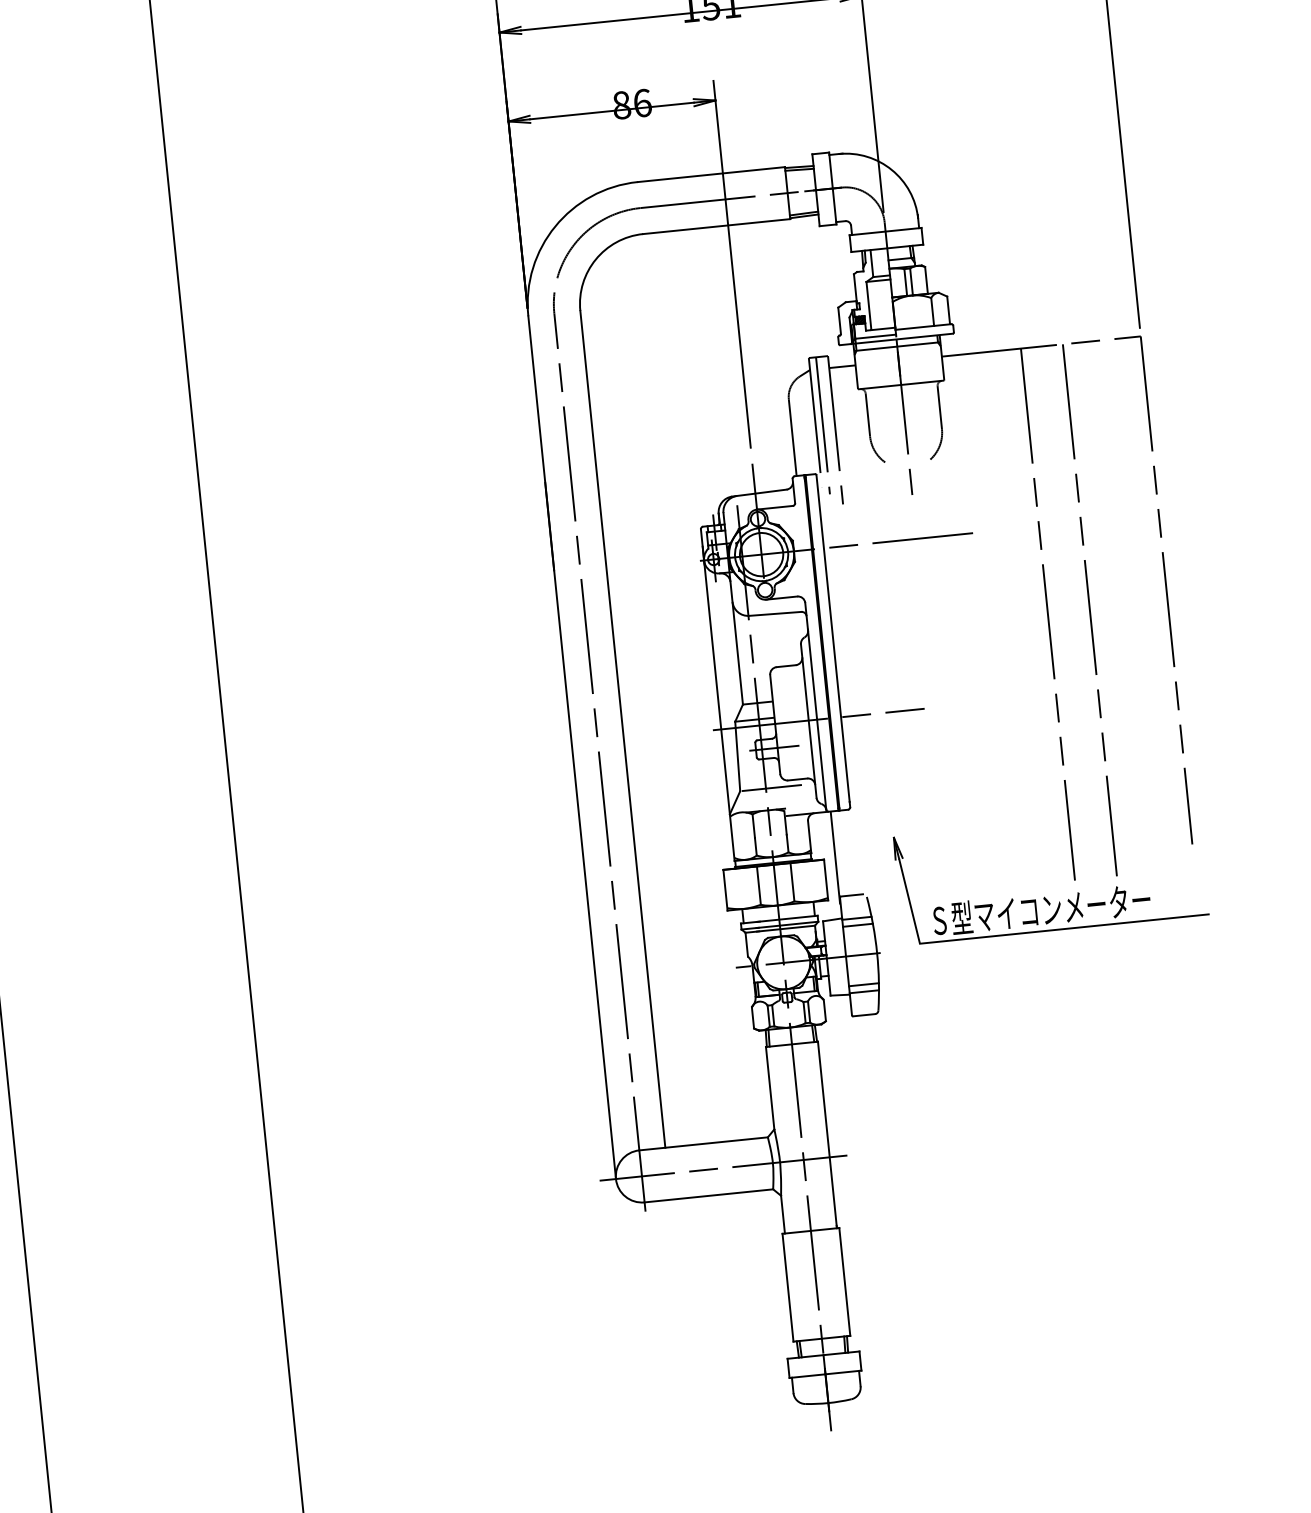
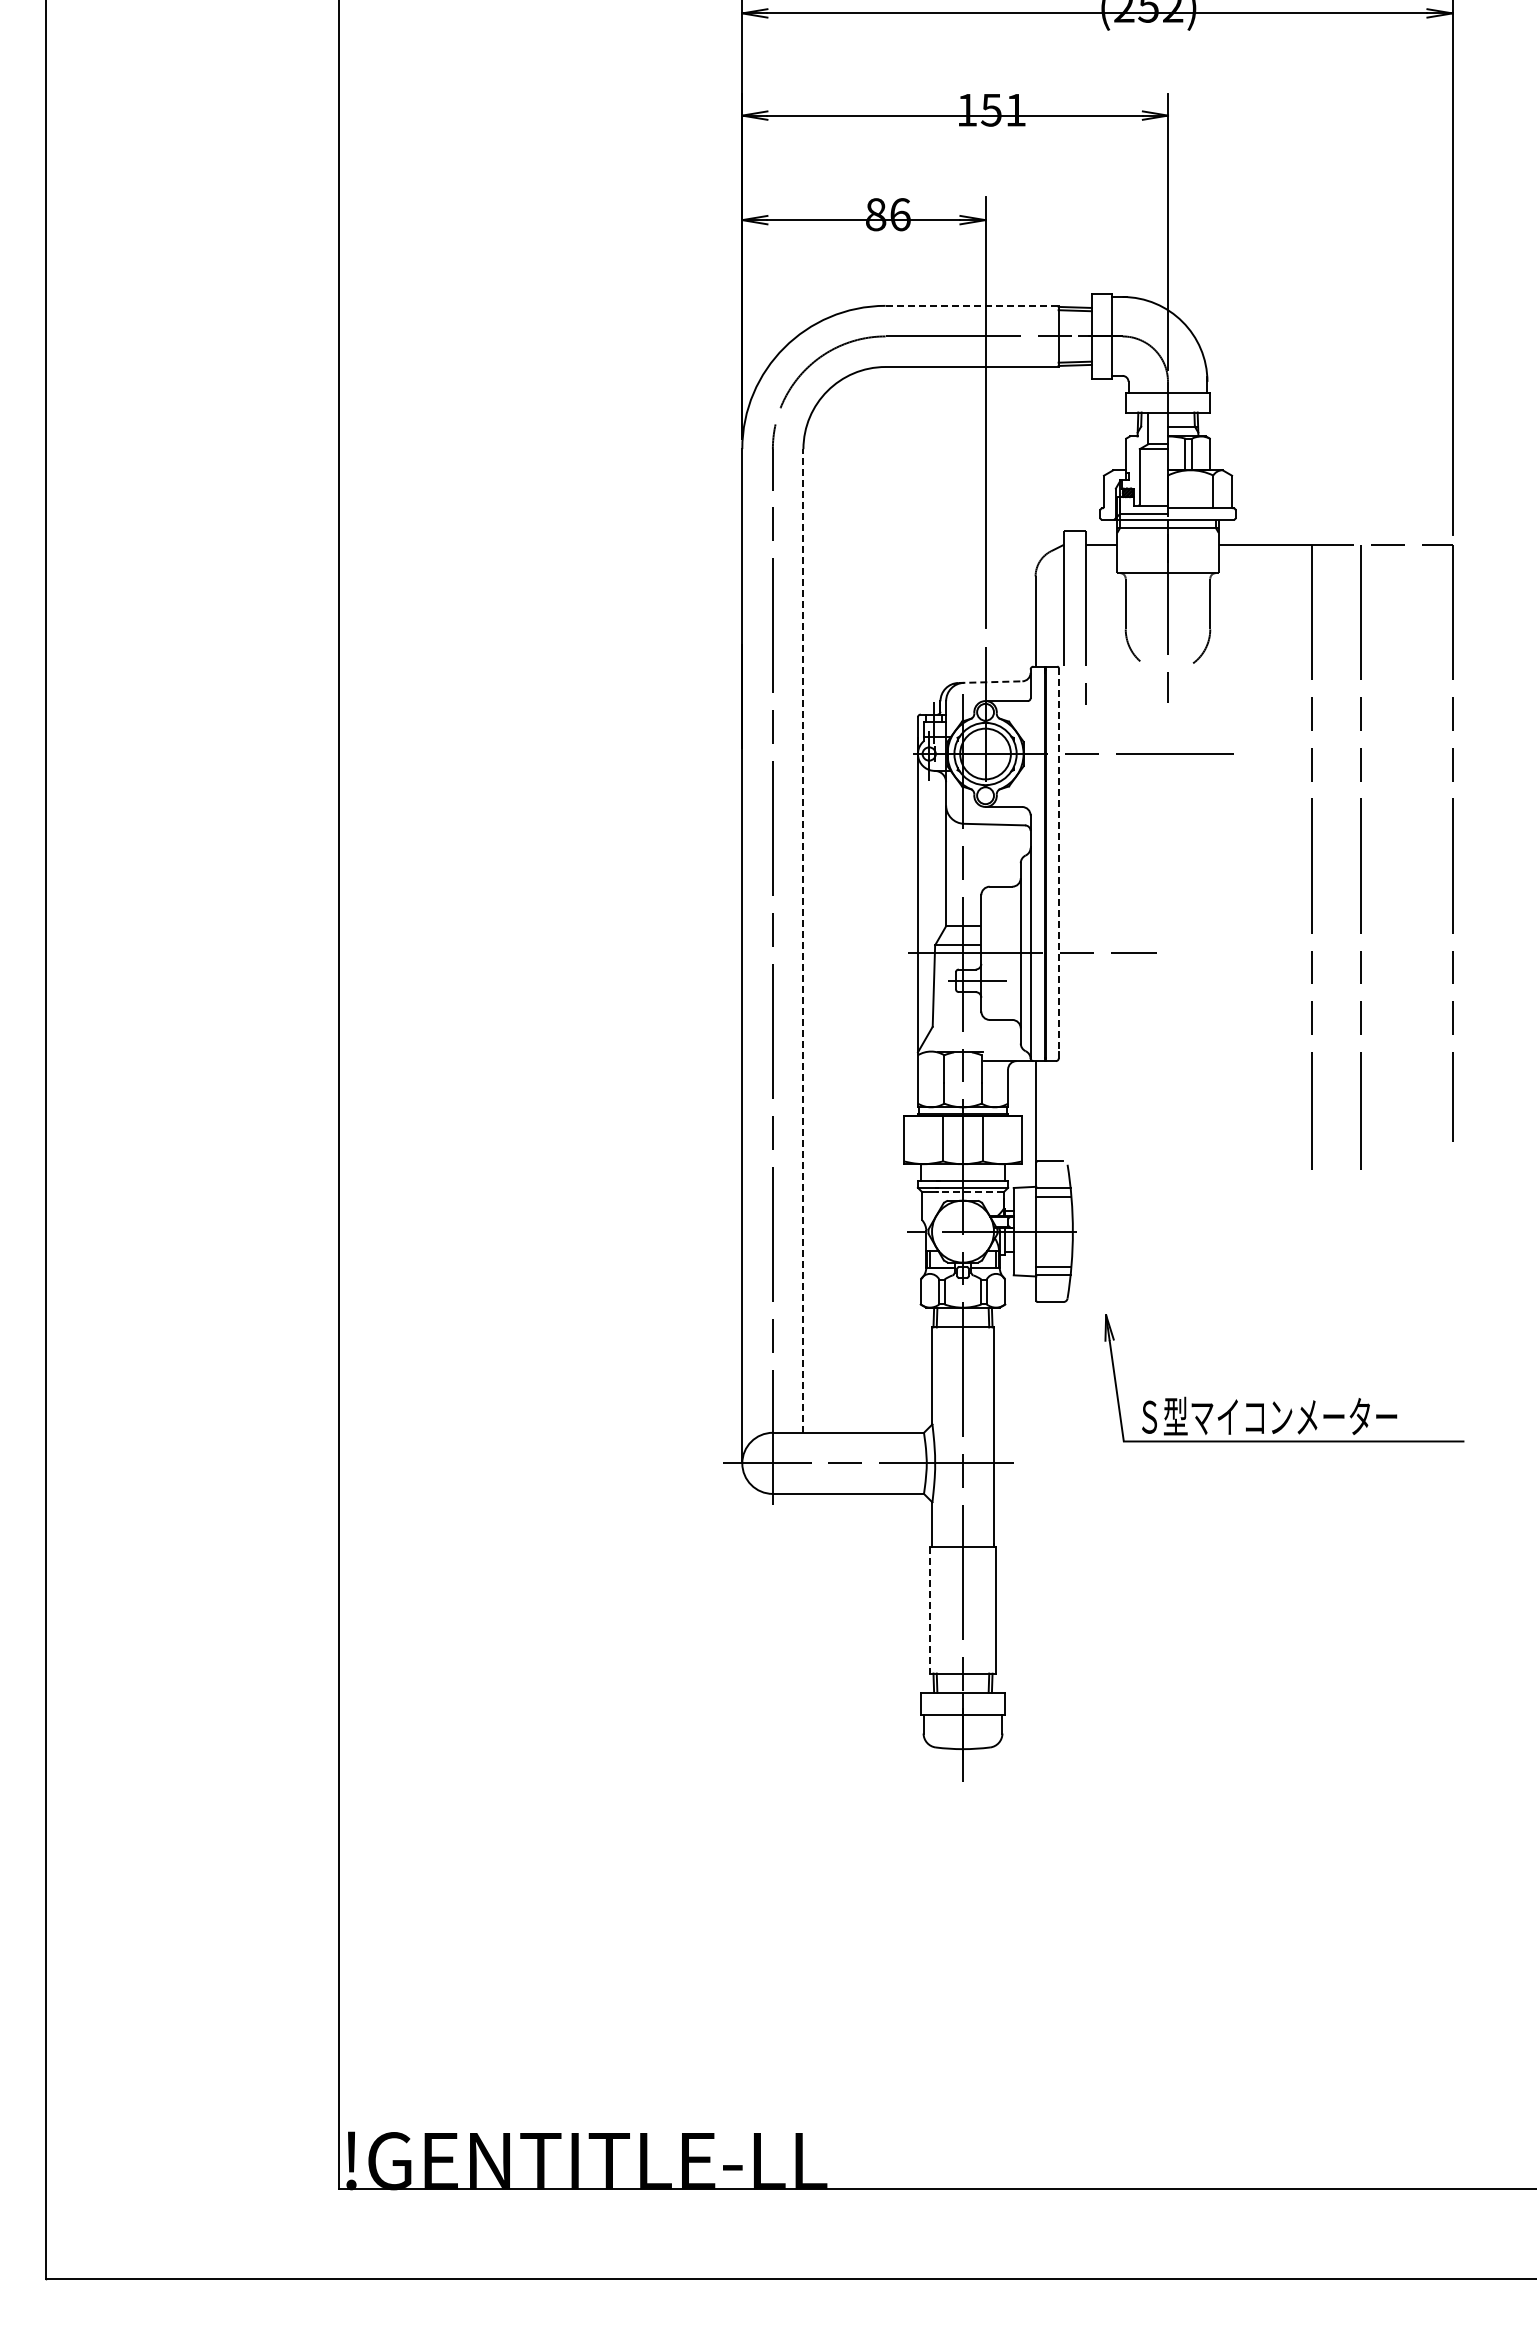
line: (711, 174) -> (972, 305), solid -> dashed
line: (823, 425) -> (1072, 610), removed
line: (759, 493) -> (990, 682), solid -> dashed
line: (832, 638) -> (1058, 860), solid -> dashed
line: (622, 728) -> (803, 940), solid -> dashed
line: (771, 787) -> (969, 1026), removed
part: (1044, 896) -> (1274, 1401), moved
line: (785, 929) -> (969, 1192), solid -> dashed
line: (787, 1288) -> (929, 1610), solid -> dashed

